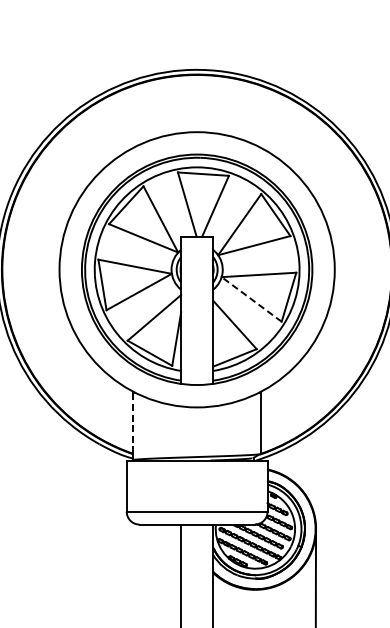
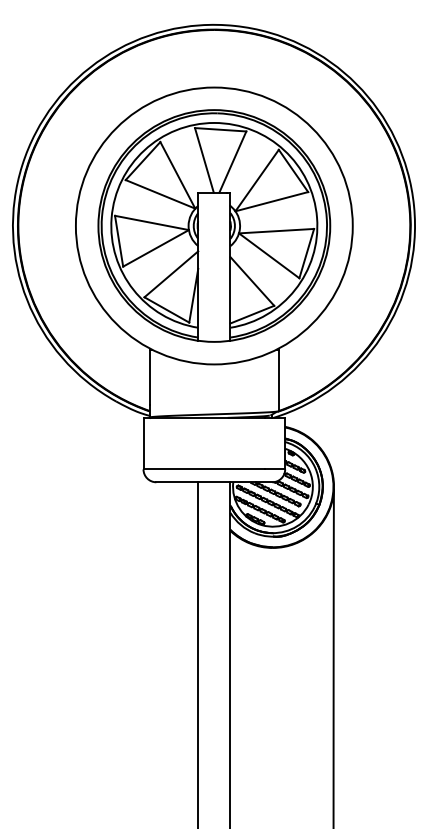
line: (251, 299) -> (269, 255), dashed -> solid
line: (132, 420) -> (149, 377), dashed -> solid

